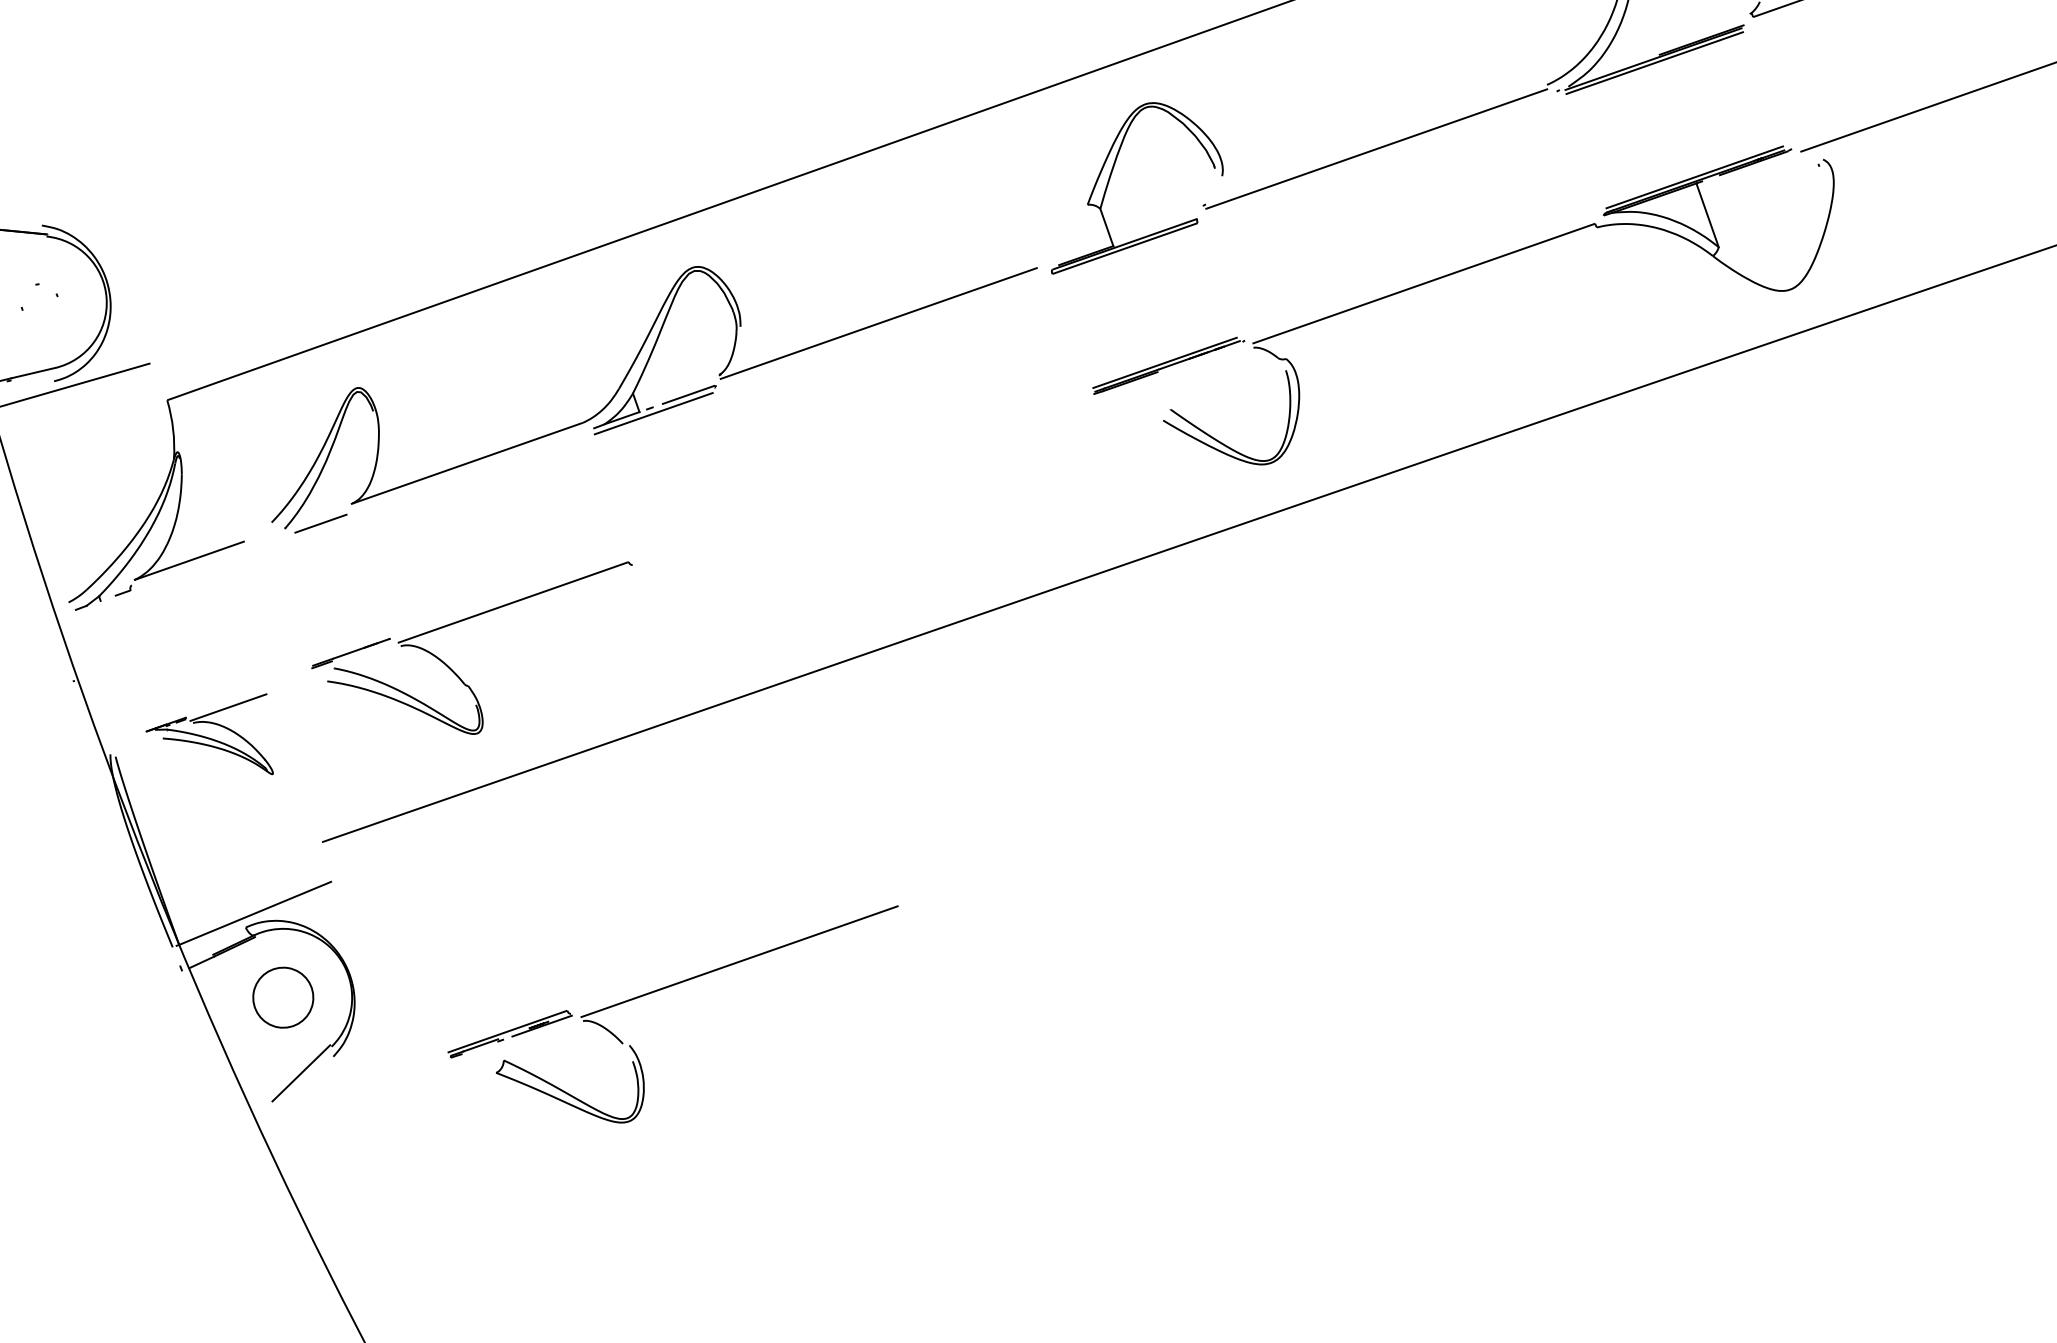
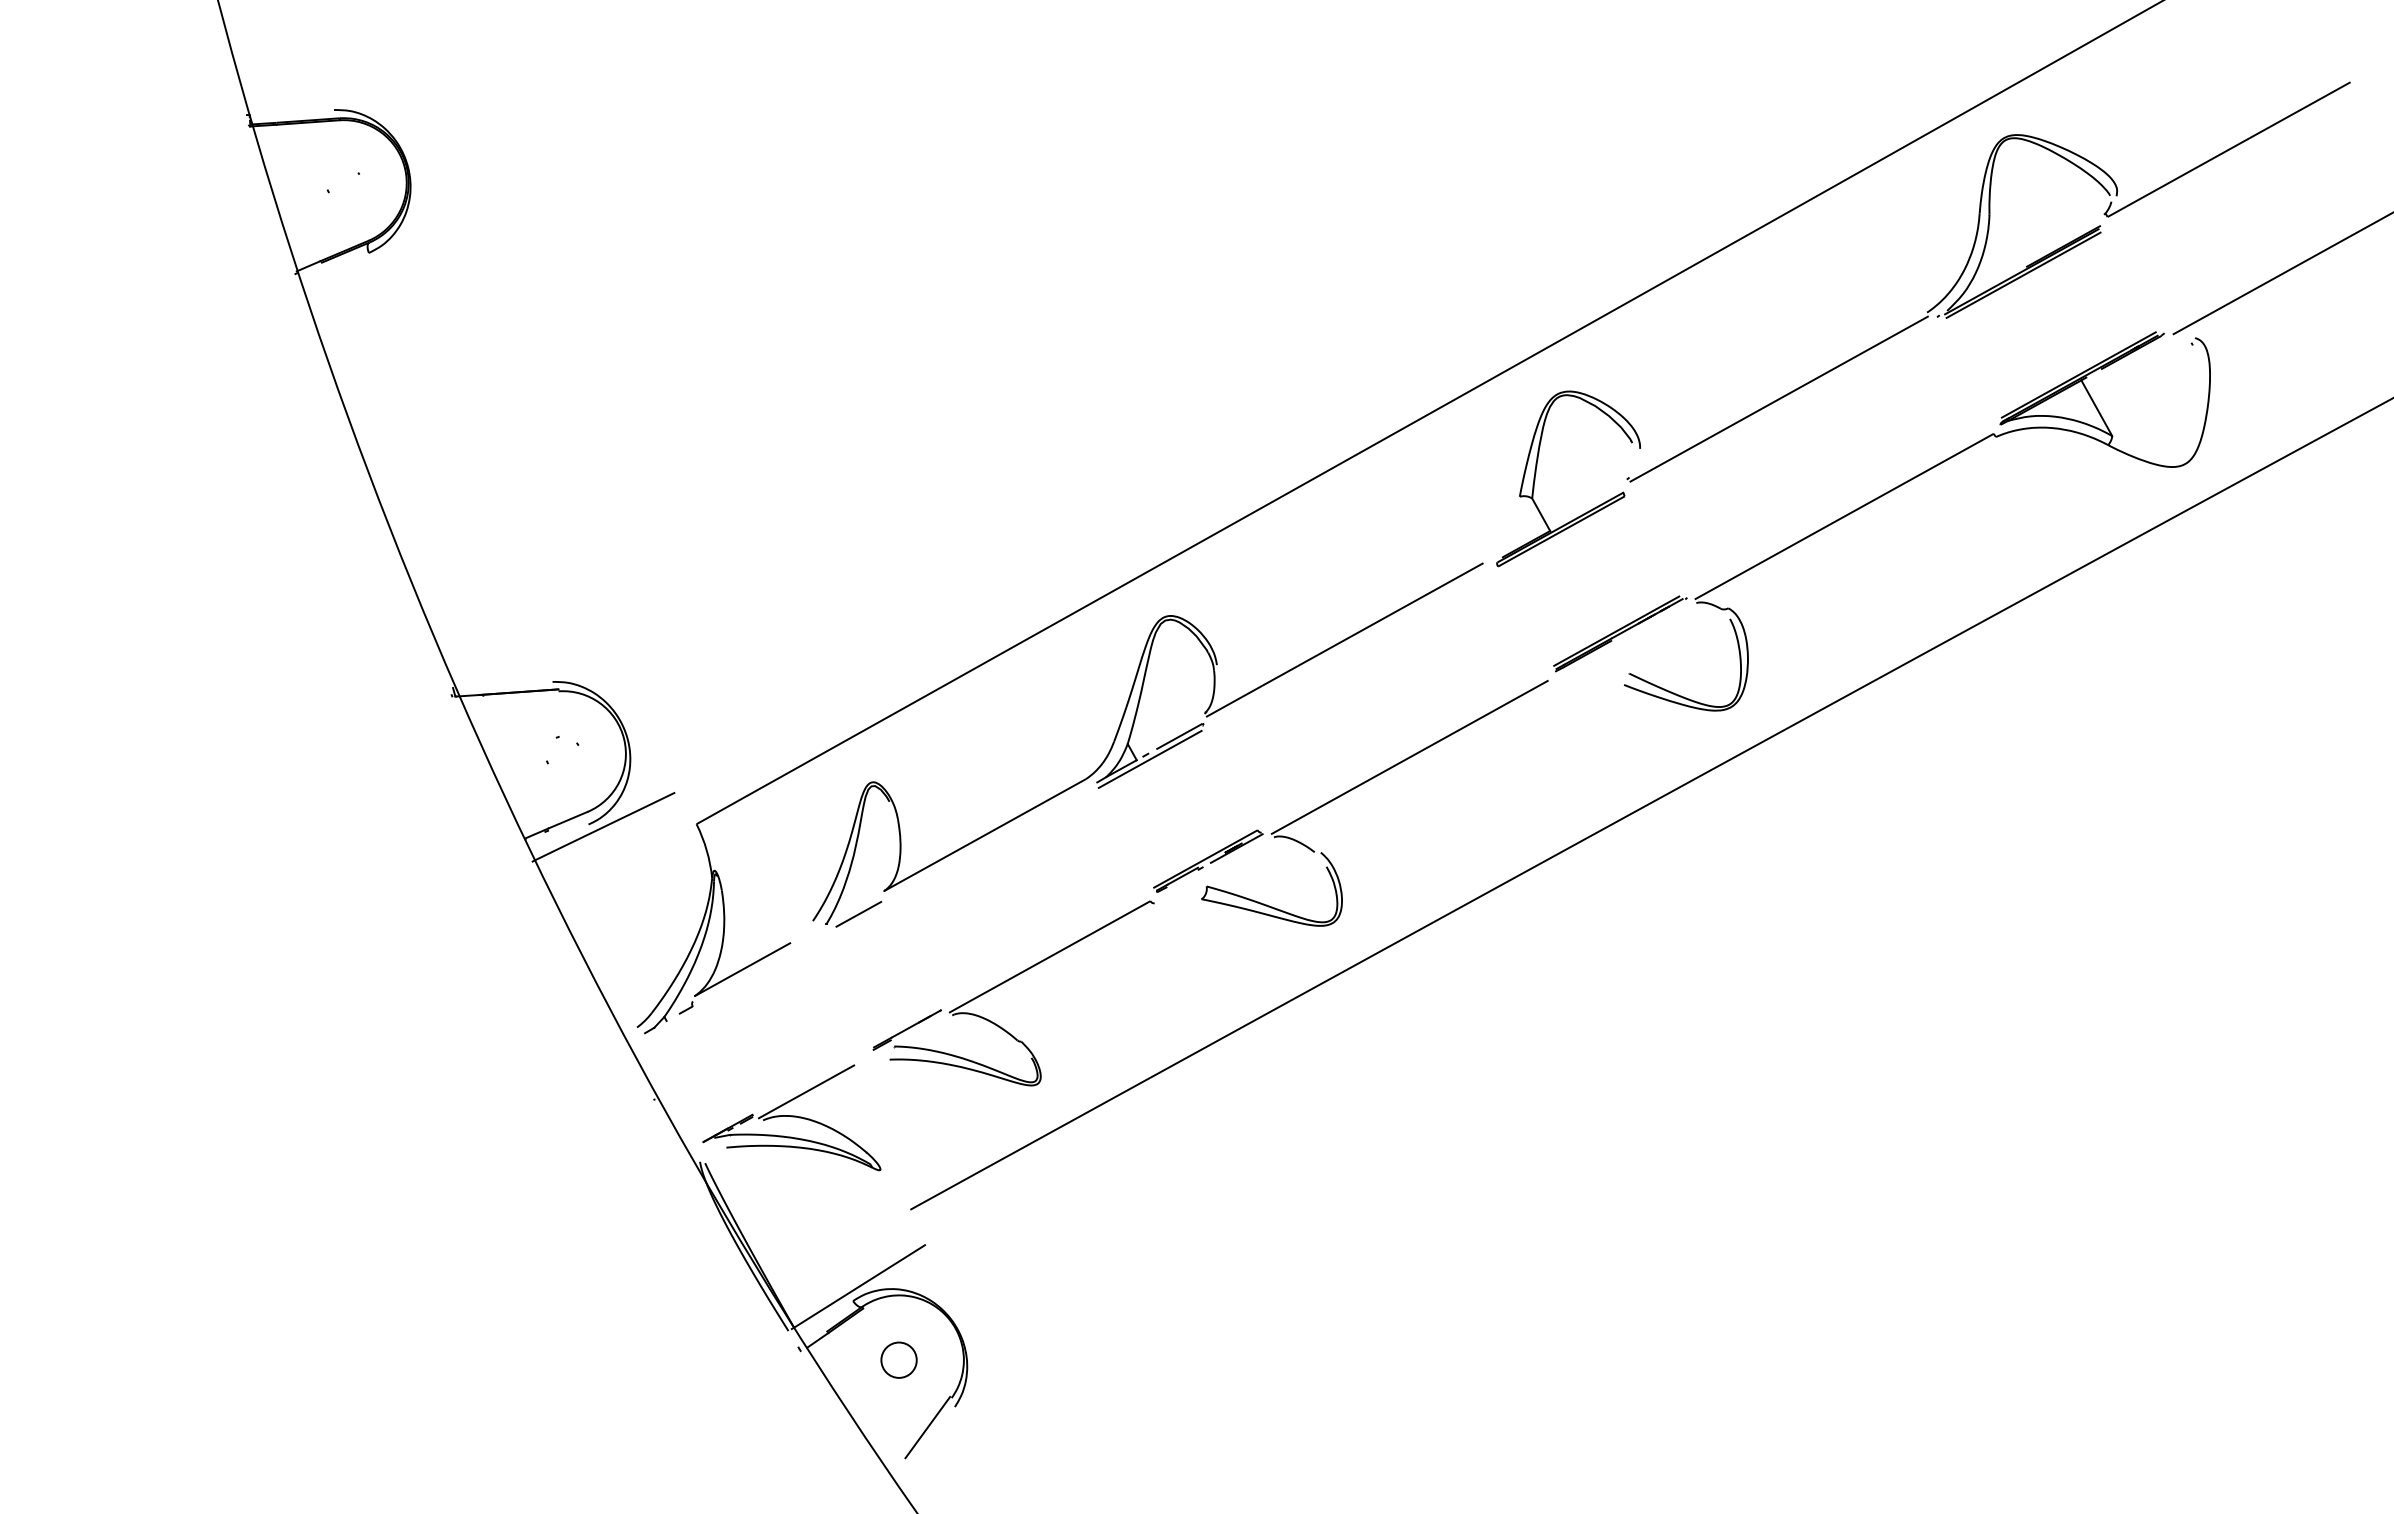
part: (214, 724) -> (791, 1117), size x1.43
part: (665, 989) -> (1345, 794), moved
circle: (282, 996) -> (898, 1359), size x0.62

